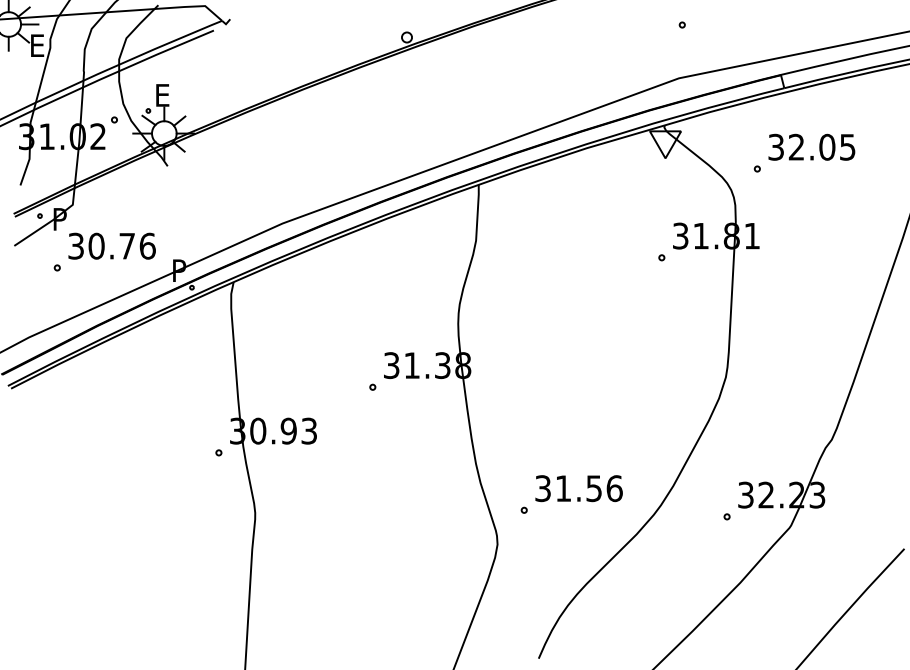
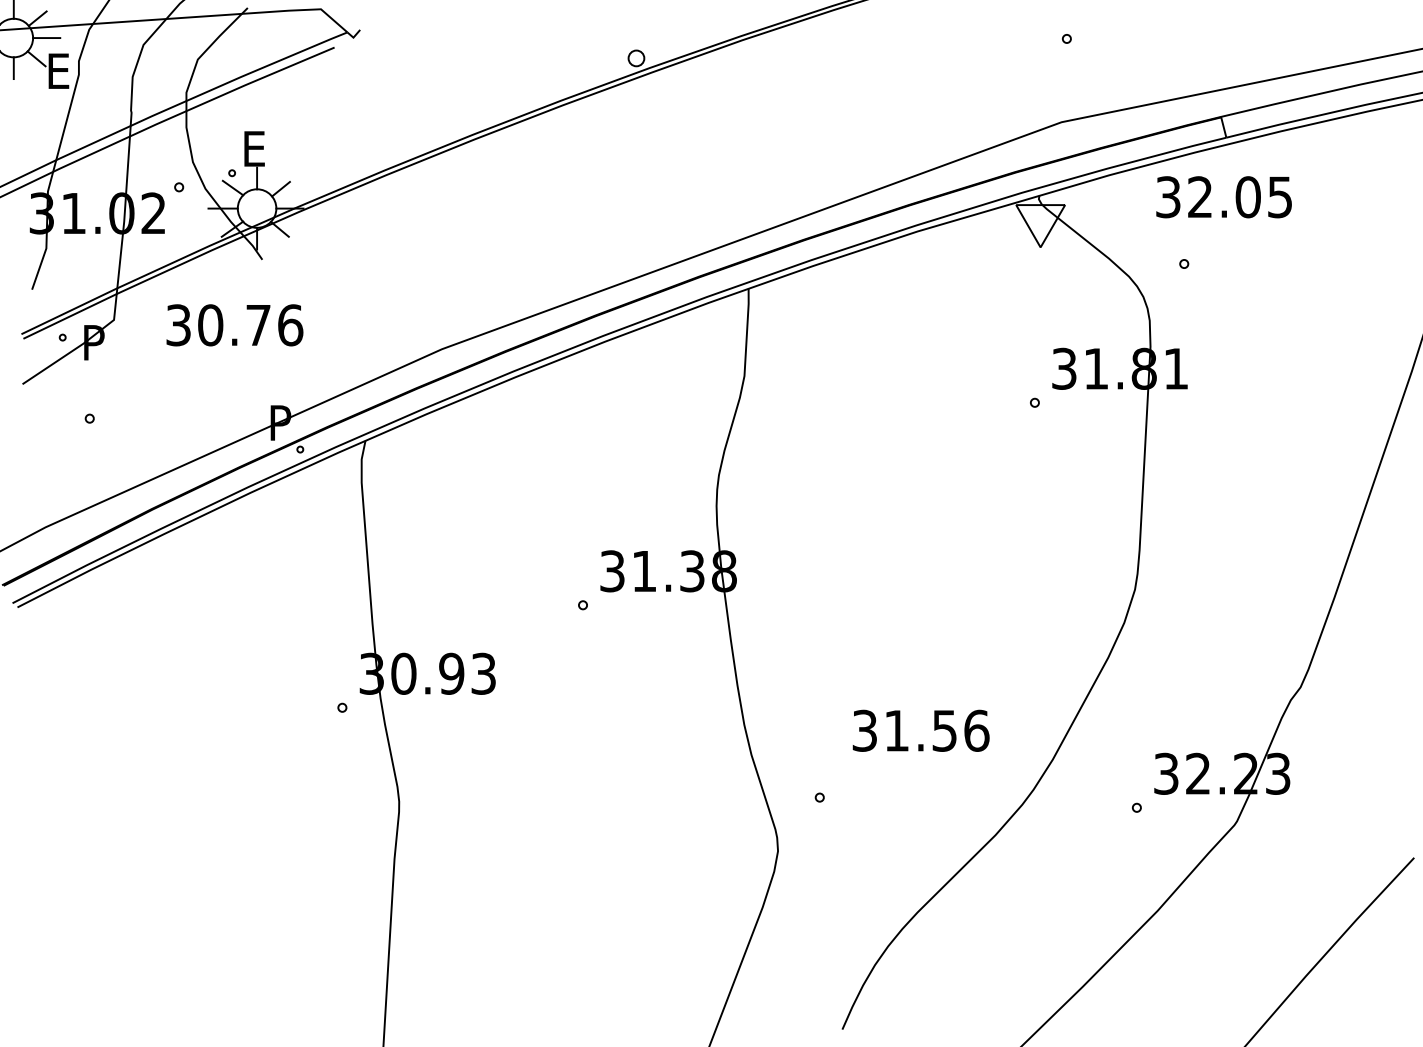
text: (811, 146) -> (1223, 195), moved
text: (111, 245) -> (233, 324), moved
text: (578, 488) -> (920, 730), moved

